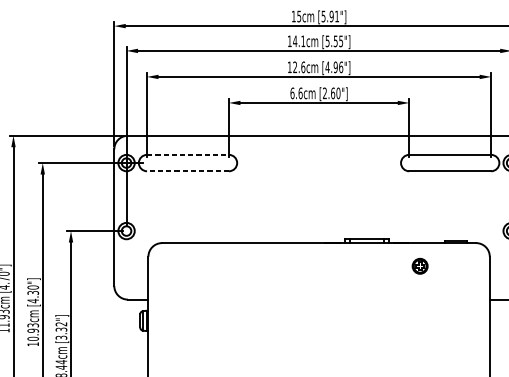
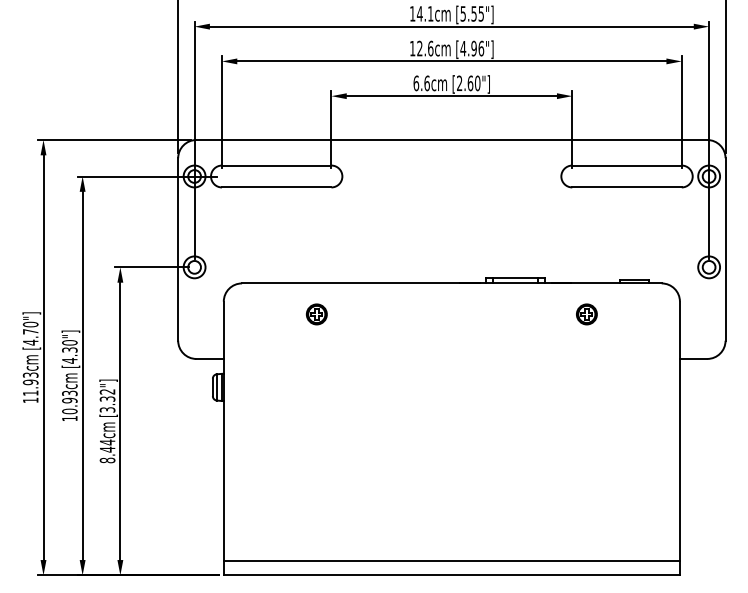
line: (187, 154) -> (276, 165), dashed -> solid
line: (187, 171) -> (276, 187), dashed -> solid
part: (217, 266) -> (316, 314), added

